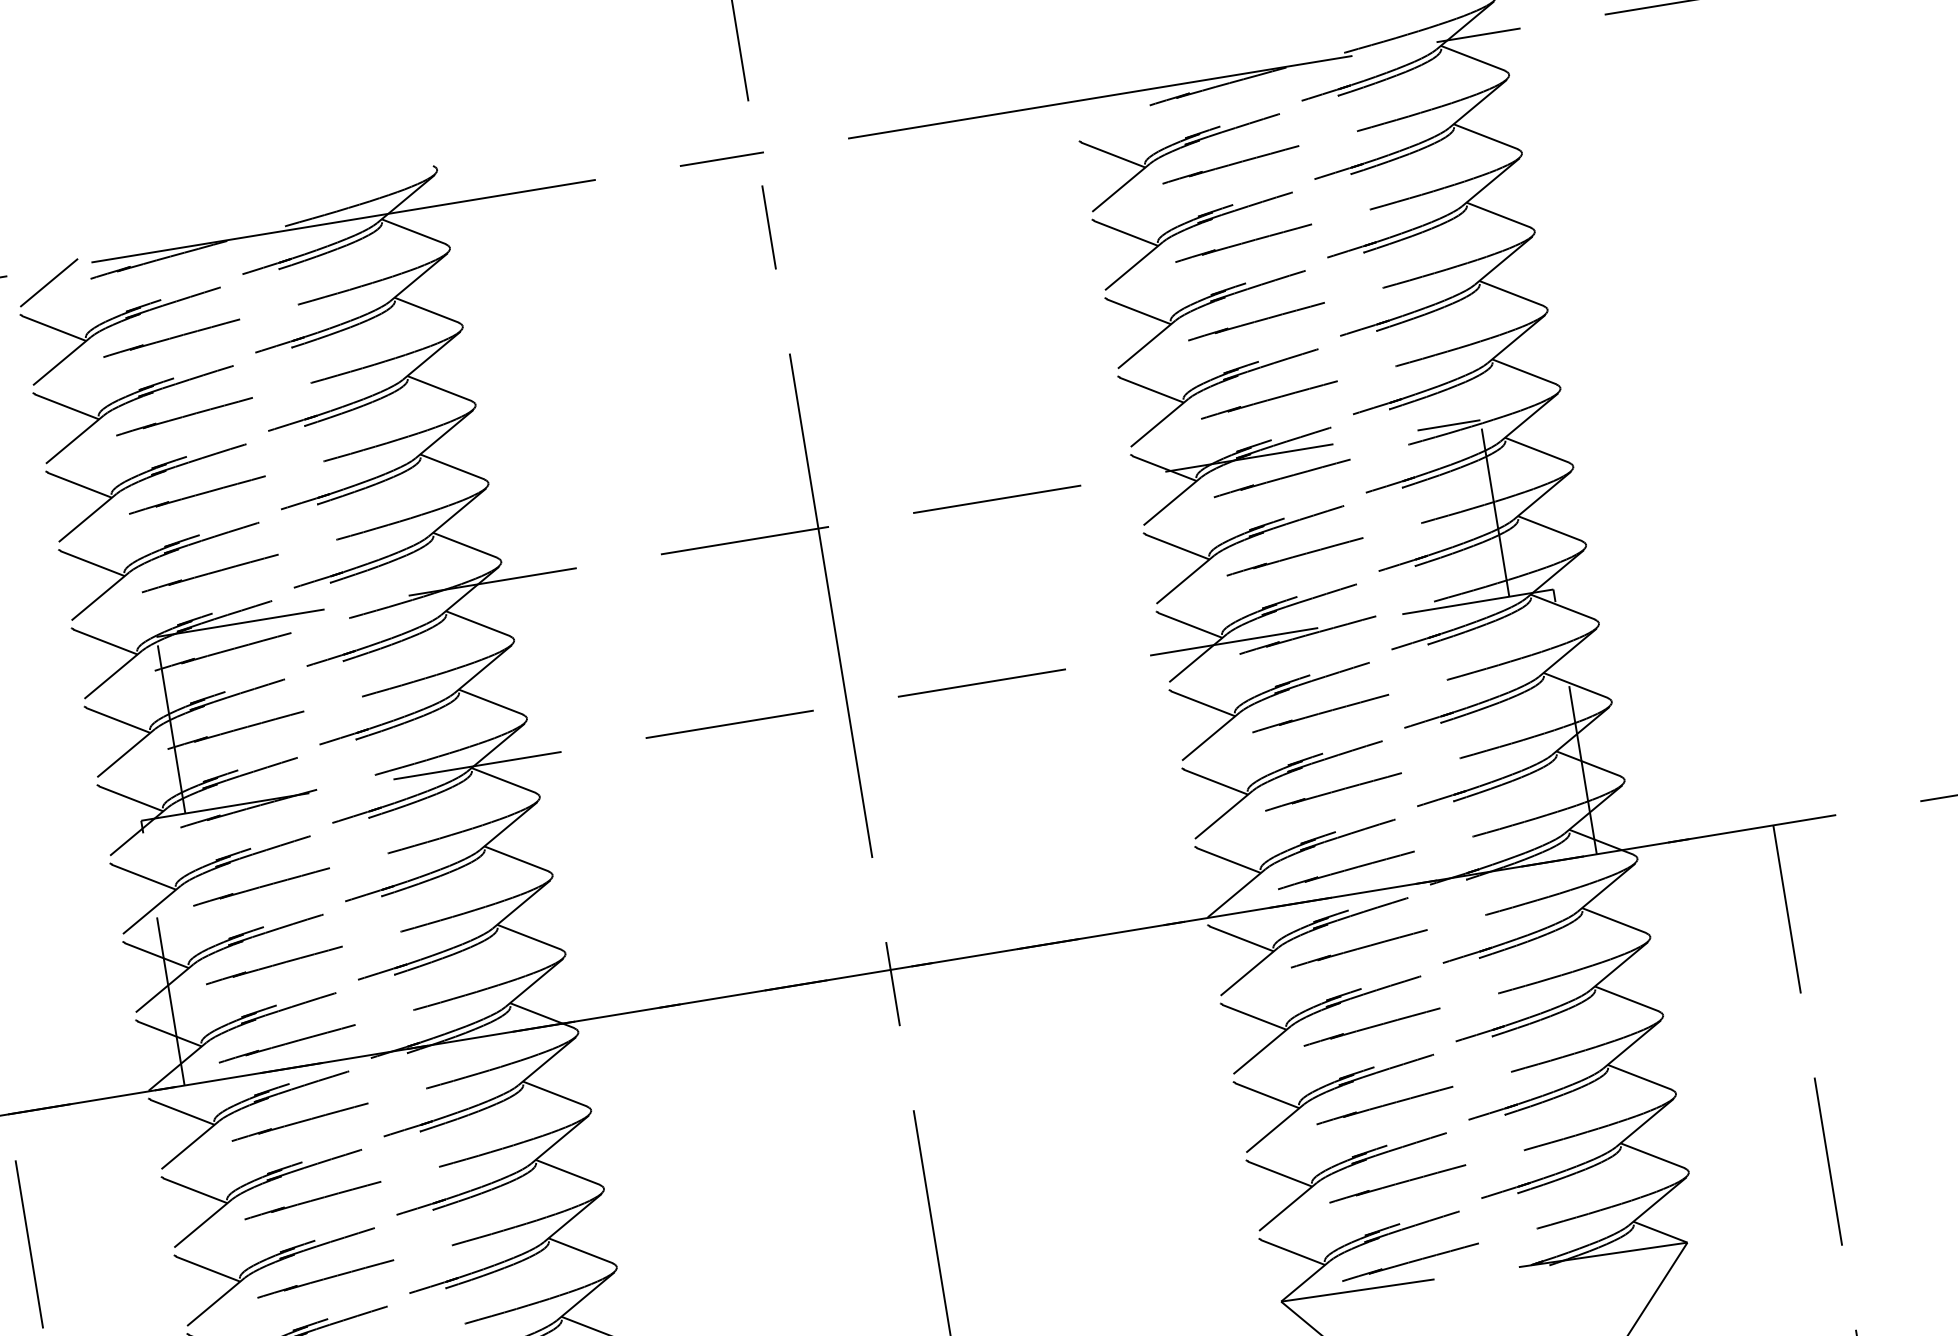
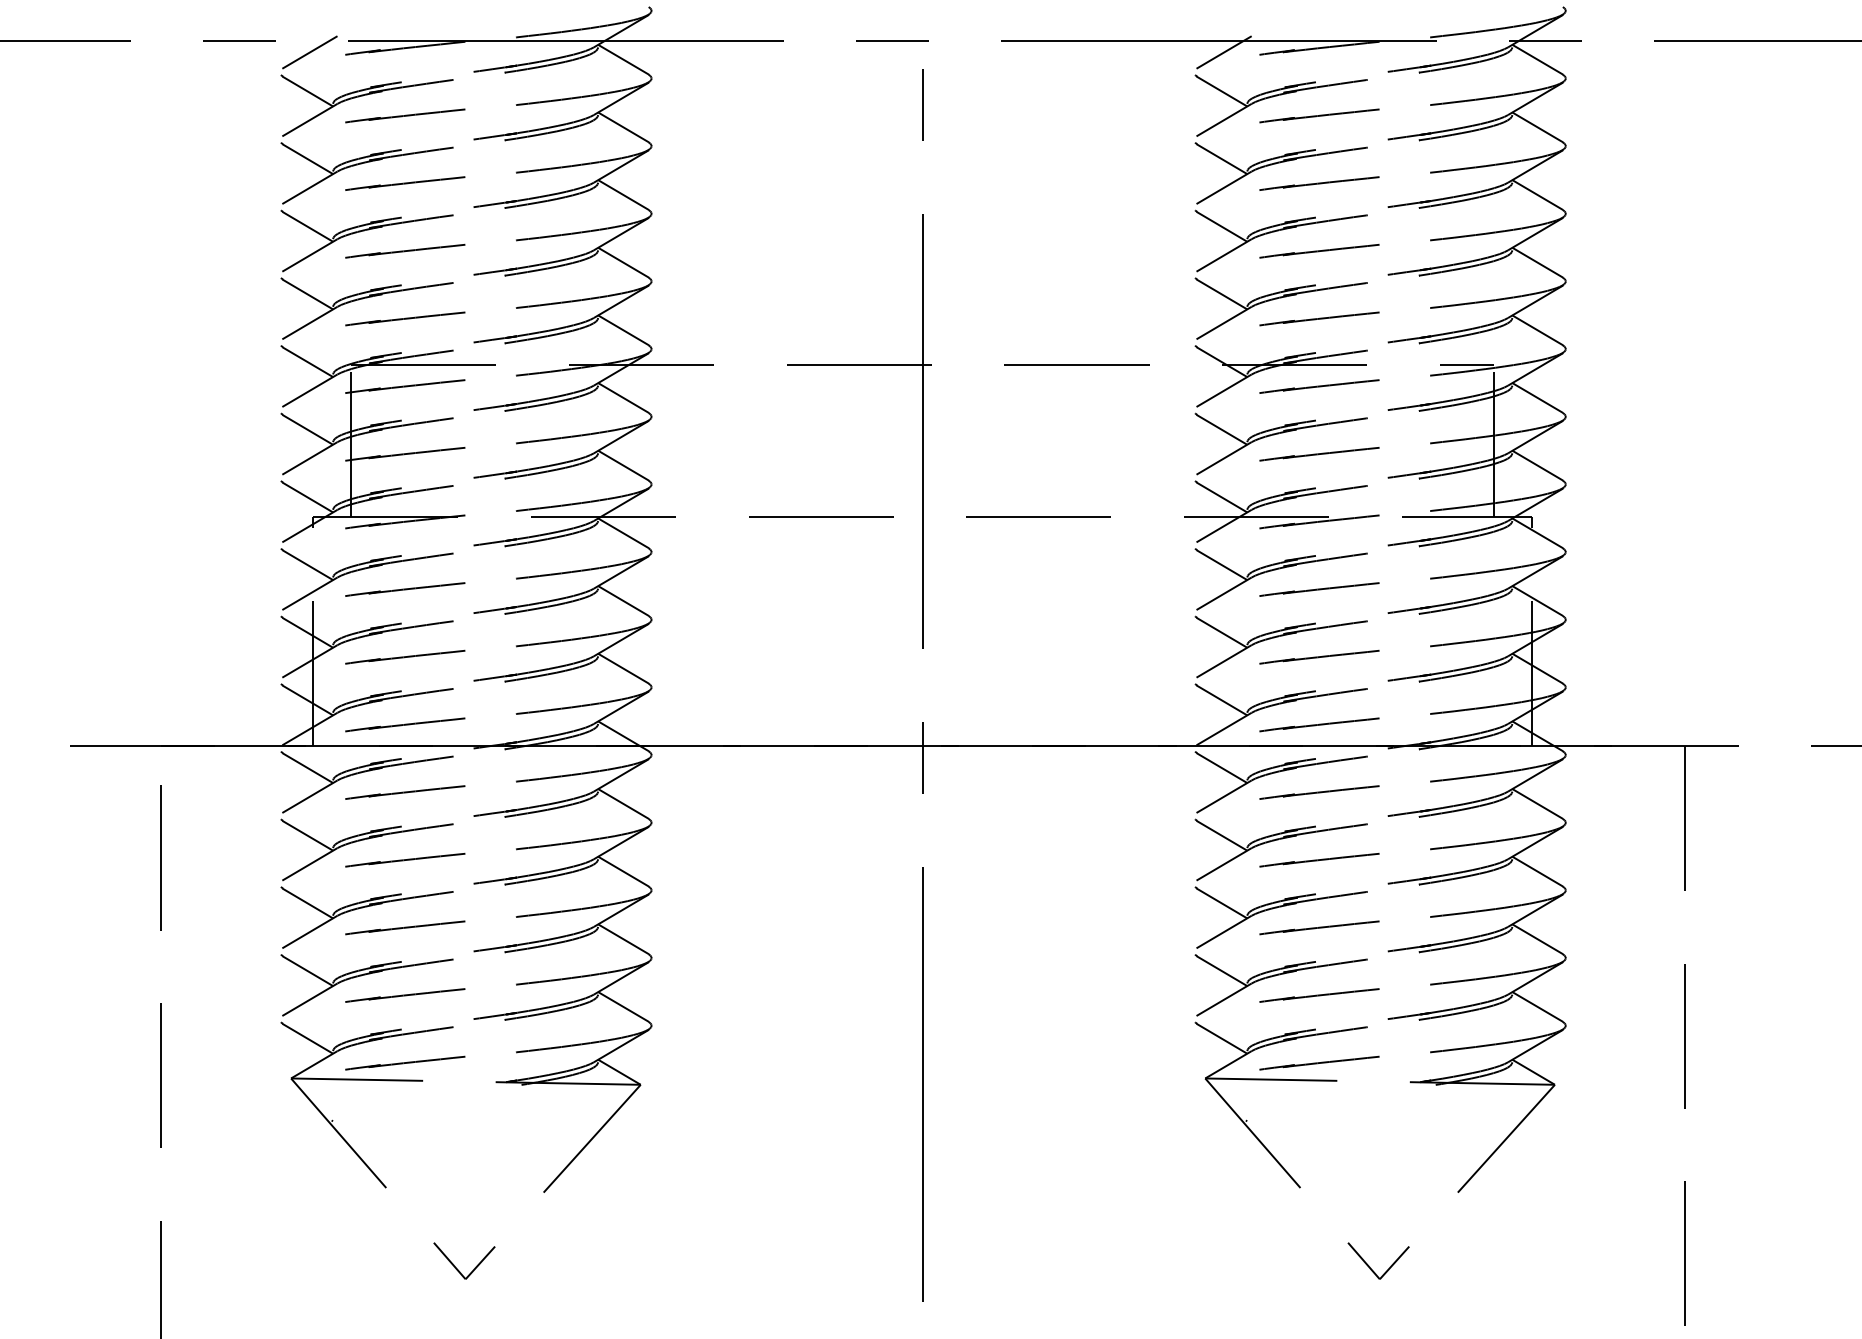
line: (1107, 109) -> (1223, 52), added

